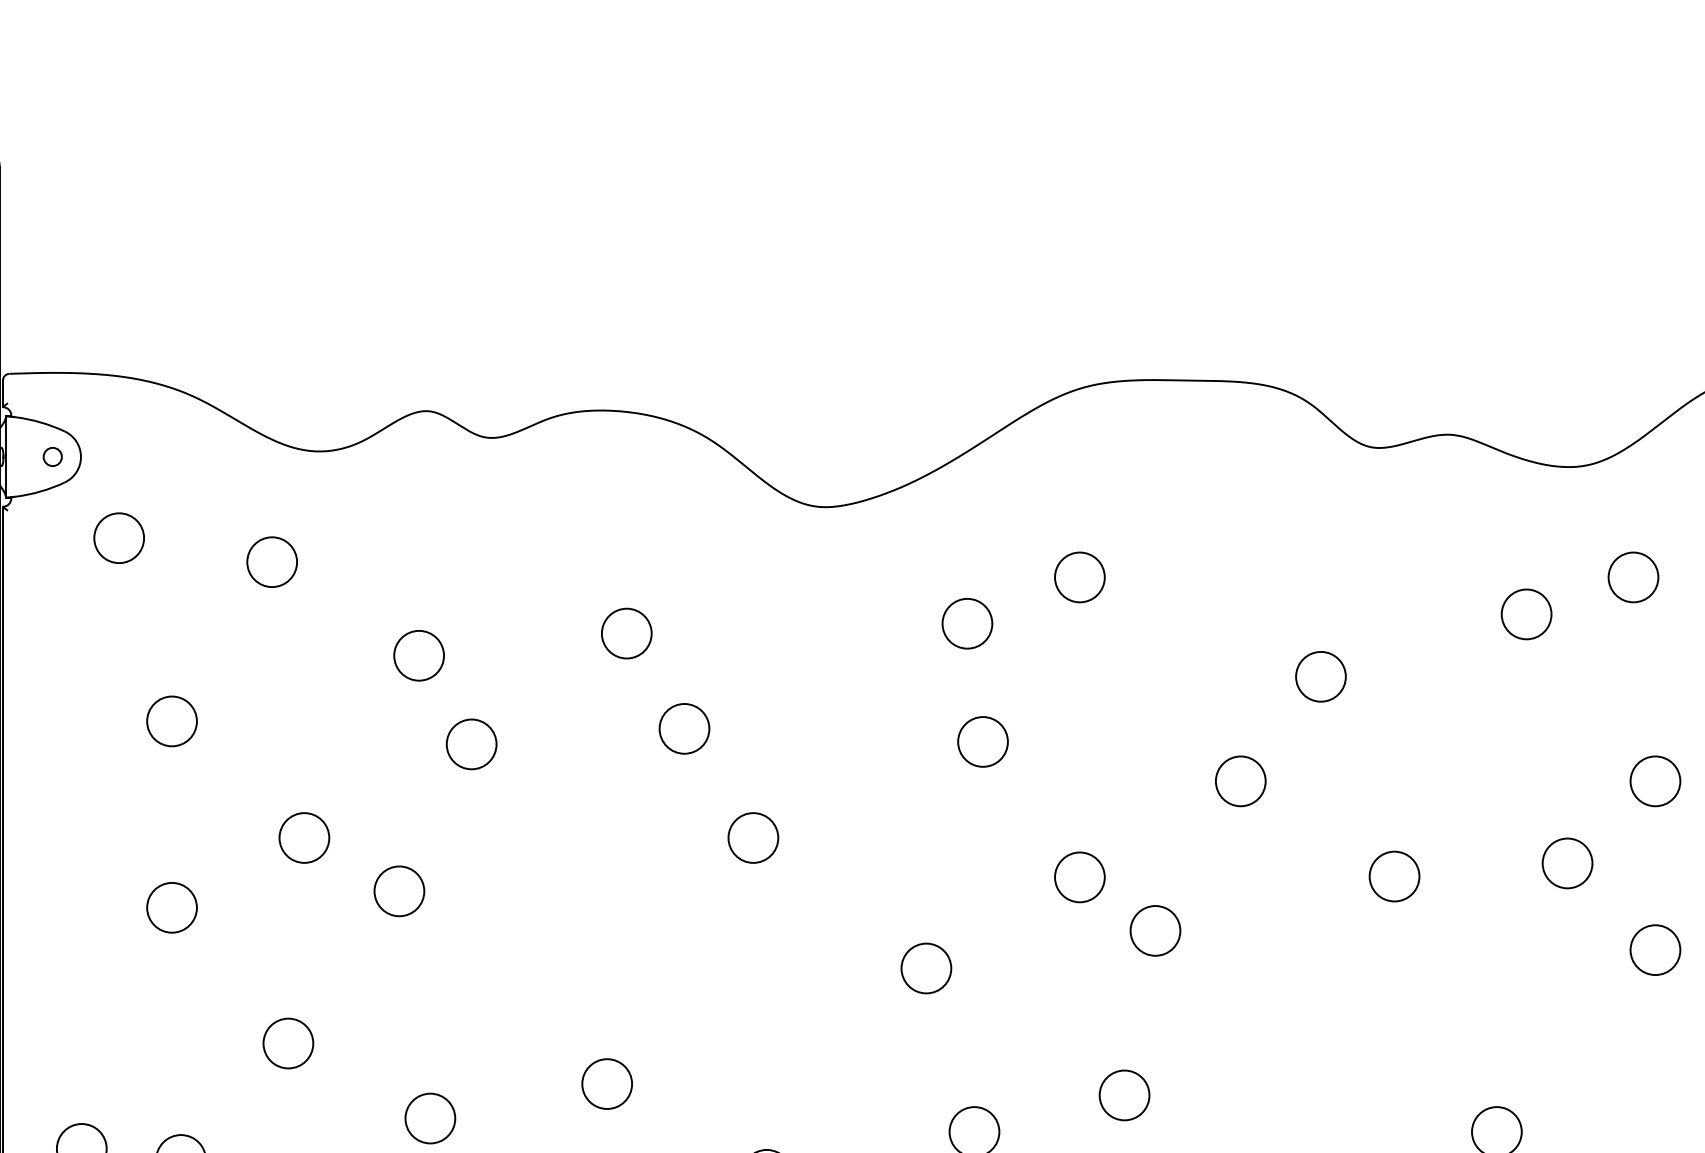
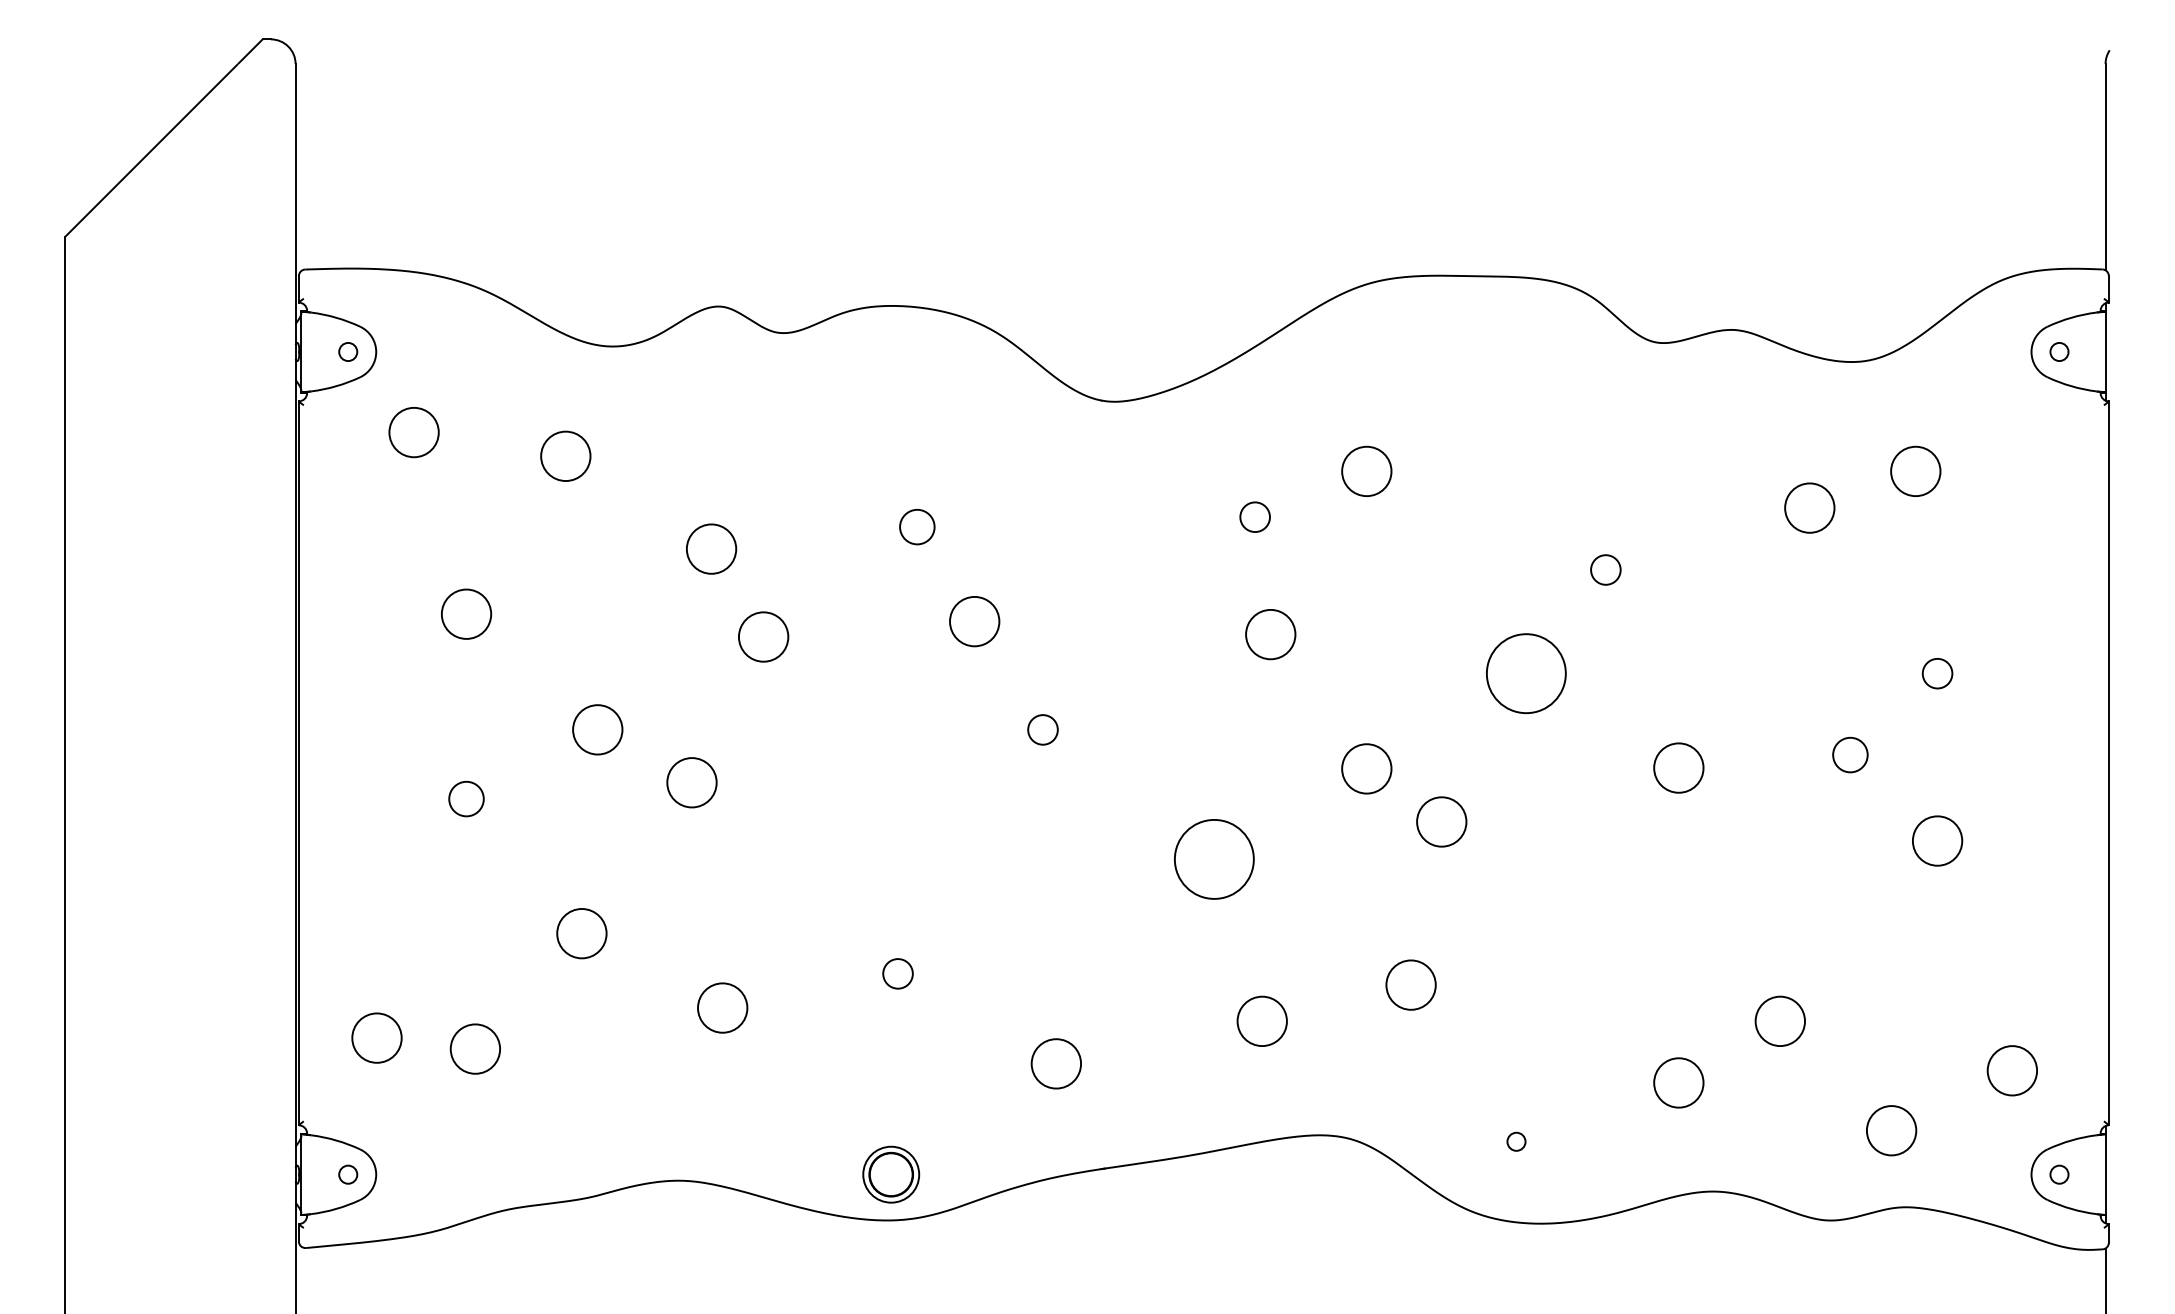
circle: (966, 622) -> (1254, 516), size x0.6
circle: (625, 632) -> (916, 526), size x0.7
circle: (1320, 676) -> (1605, 569), size x0.6
circle: (1240, 781) -> (1526, 673), size x1.6
circle: (1655, 781) -> (1937, 673), size x0.6
circle: (752, 837) -> (1042, 729), size x0.6
circle: (1567, 862) -> (1850, 754), size x0.7
circle: (172, 907) -> (466, 798), size x0.7
circle: (926, 967) -> (1214, 858), size x1.6
circle: (606, 1083) -> (897, 973), size x0.6

